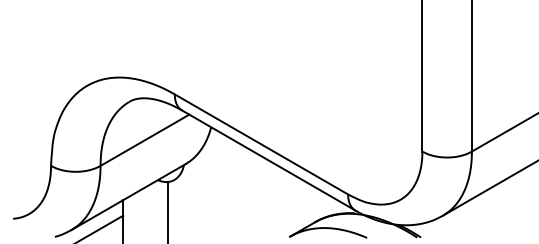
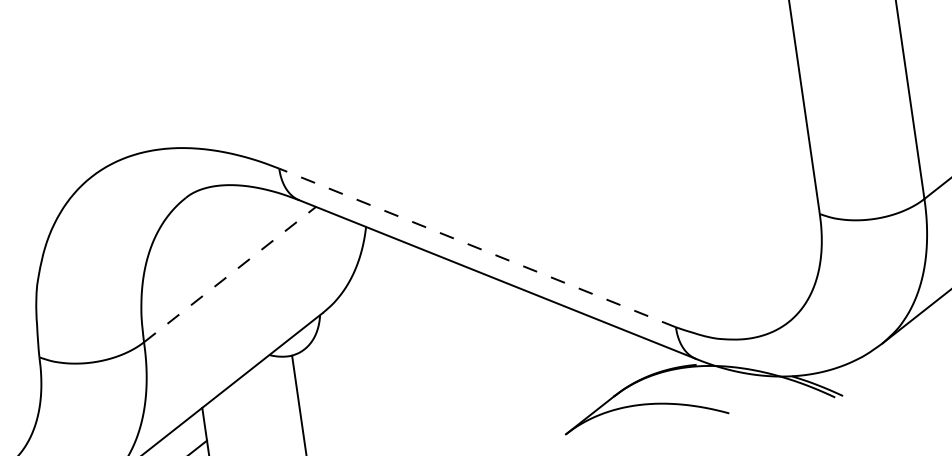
line: (145, 140) -> (231, 274), solid -> dashed
line: (261, 144) -> (477, 248), solid -> dashed

